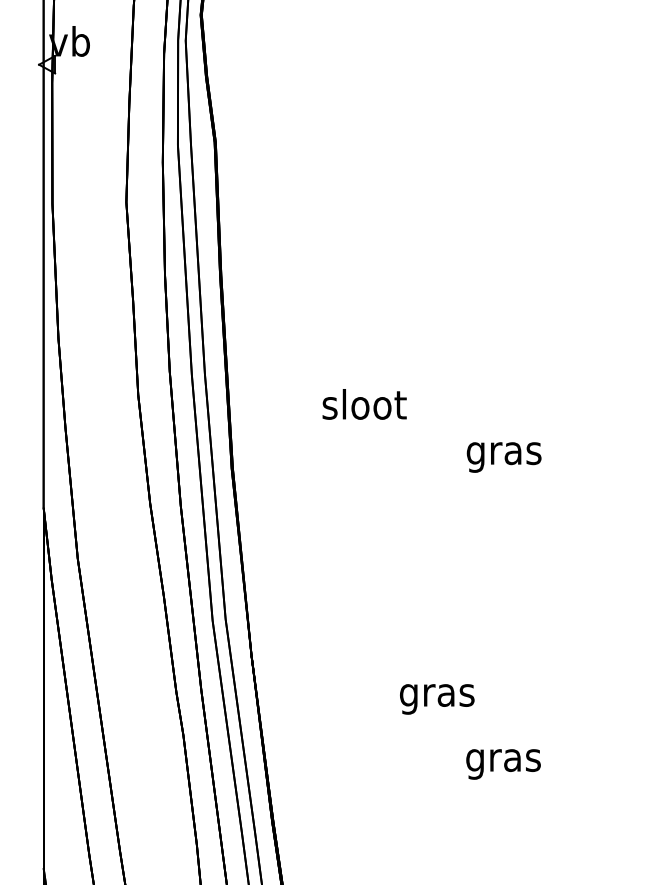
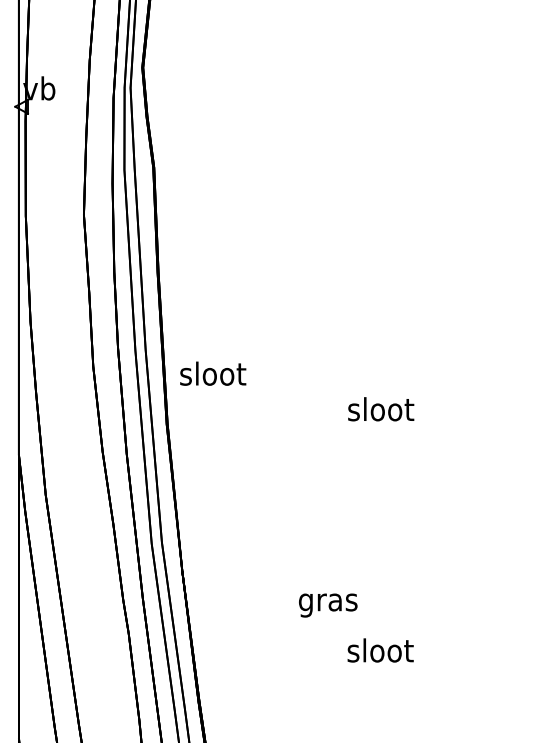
text: (365, 404) -> (213, 373), moved
text: (505, 453) -> (381, 412), gras -> sloot
text: (503, 760) -> (380, 653), gras -> sloot

